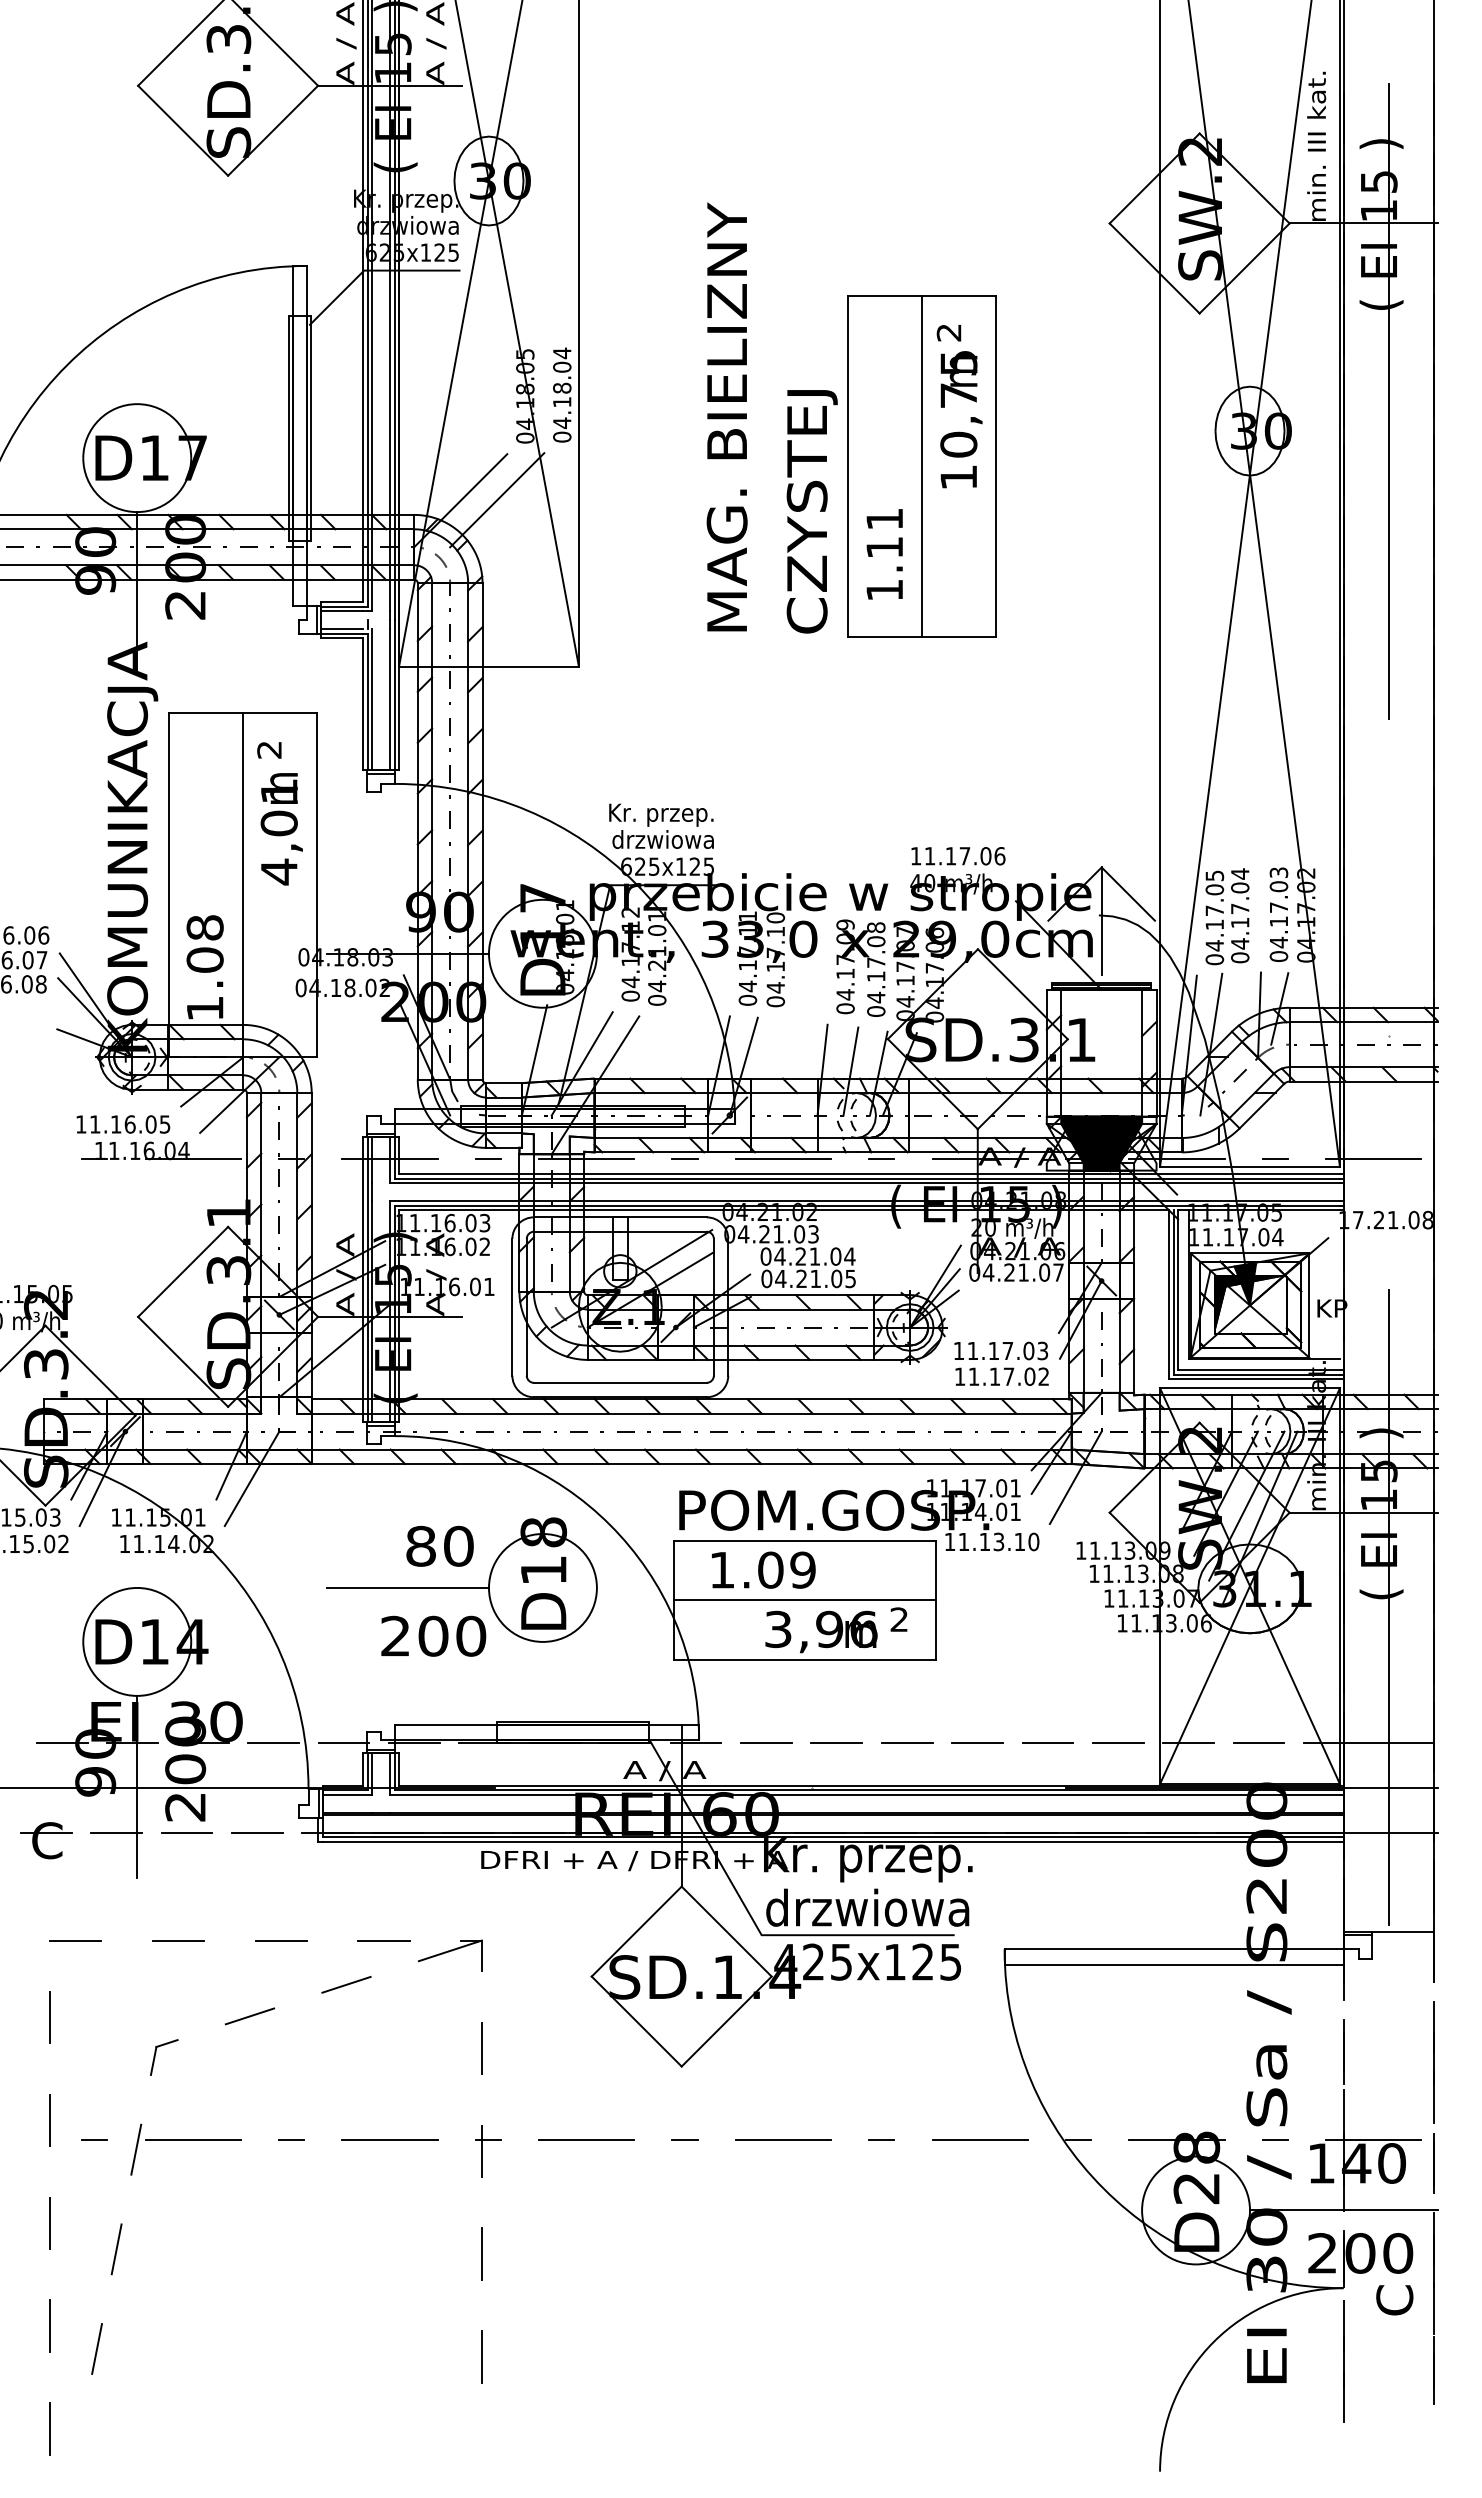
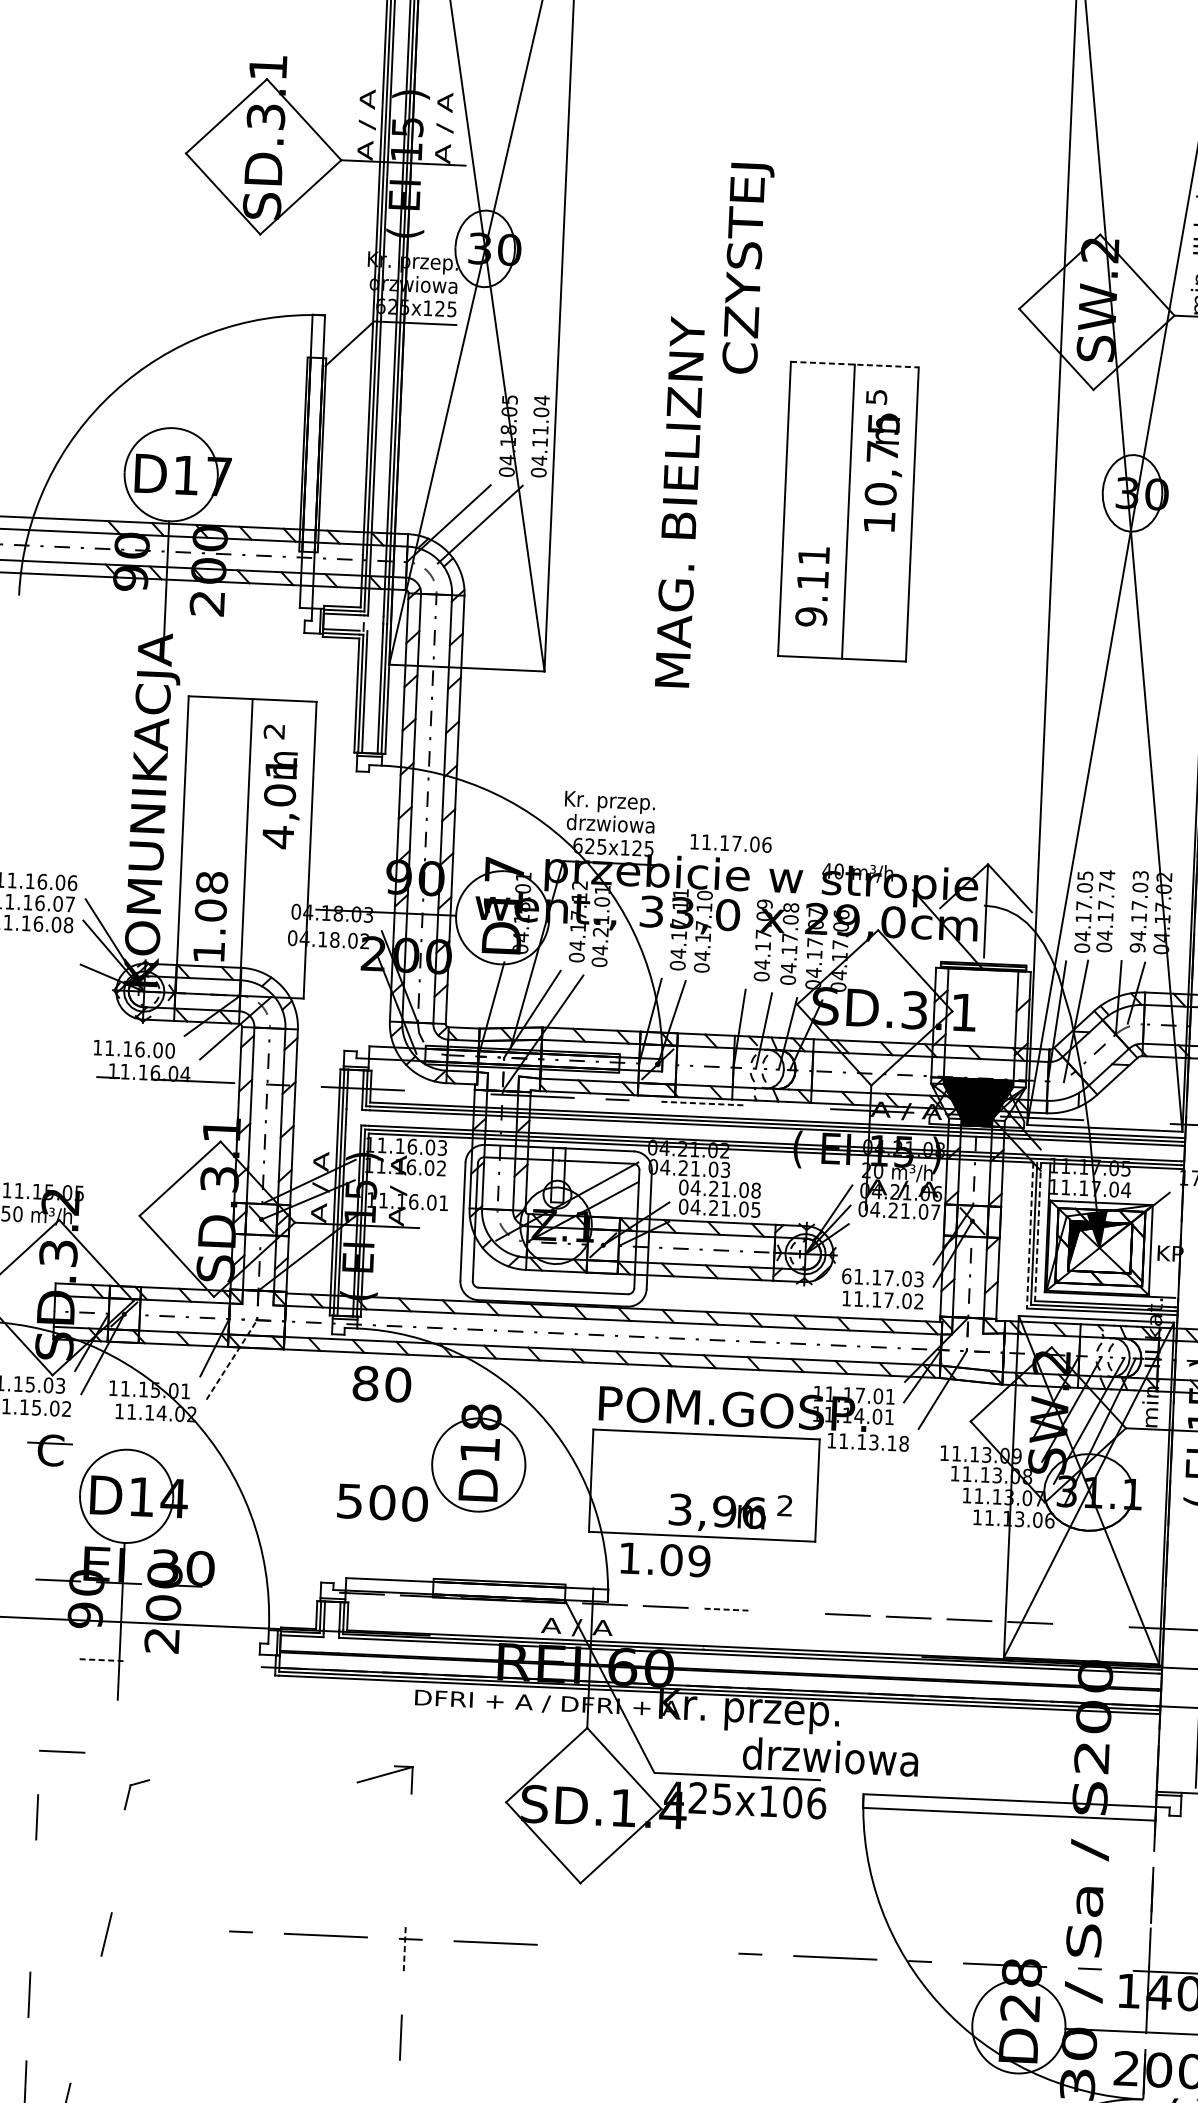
line: (922, 296) -> (854, 364), solid -> dashed
text: (948, 332) -> (876, 396), 2 -> 5
text: (562, 387) -> (540, 429), 04.18.04 -> 04.11.04
text: (726, 416) -> (679, 501), moved
text: (811, 511) -> (747, 268), moved
text: (884, 590) -> (811, 617), 1.11 -> 9.11
text: (958, 856) -> (731, 843), moved
text: (1240, 887) -> (1107, 886), 04.17.04 -> 04.17.74
text: (1279, 956) -> (1138, 947), 04.17.03 -> 94.17.03
text: (164, 1124) -> (169, 1050), 11.16.05 -> 11.16.00
line: (487, 1158) -> (447, 1092), removed
line: (783, 1158) -> (702, 1103), solid -> dashed
line: (881, 1158) -> (787, 1107), removed
line: (1274, 1158) -> (1126, 1122), removed
text: (849, 1256) -> (755, 1190), 04.21.04 -> 04.21.08
line: (1178, 1290) -> (1038, 1232), solid -> dashed
line: (1169, 1294) -> (1030, 1235), solid -> dashed
text: (958, 1350) -> (846, 1275), 11.17.03 -> 61.17.03
line: (252, 1478) -> (232, 1359), solid -> dashed
text: (1033, 1541) -> (903, 1443), 11.13.10 -> 11.13.18
text: (439, 1545) -> (381, 1383), moved
text: (763, 1569) -> (665, 1559), moved
line: (407, 1587) -> (361, 1459), removed
line: (804, 1600) -> (704, 1485), removed
text: (395, 1635) -> (349, 1500), 200 -> 500
line: (273, 1742) -> (240, 1588), removed
line: (343, 1742) -> (300, 1590), removed
line: (837, 1742) -> (727, 1609), solid -> dashed
line: (906, 1742) -> (786, 1612), removed
line: (1258, 1742) -> (1090, 1625), removed
line: (117, 1832) -> (102, 1660), solid -> dashed
line: (186, 1832) -> (161, 1662), removed
line: (256, 1832) -> (222, 1665), removed
part: (46, 1833) -> (50, 1444), moved
text: (867, 1907) -> (830, 1756), moved
line: (178, 1940) -> (150, 1755), removed
line: (281, 1940) -> (239, 1759), removed
line: (383, 1940) -> (327, 1763), removed
text: (937, 1961) -> (805, 1802), 425x125 -> 425x106
line: (346, 1984) -> (294, 1799), removed
line: (249, 2016) -> (209, 1823), removed
line: (481, 2048) -> (408, 1860), removed
part: (156, 2053) -> (130, 1790), moved
line: (50, 2120) -> (33, 1906), removed
line: (94, 2139) -> (70, 1924), removed
line: (192, 2139) -> (155, 1927), removed
line: (684, 2139) -> (580, 1946), removed
line: (783, 2139) -> (665, 1950), removed
line: (481, 2151) -> (404, 1949), solid -> dashed
line: (116, 2249) -> (85, 2019), removed

